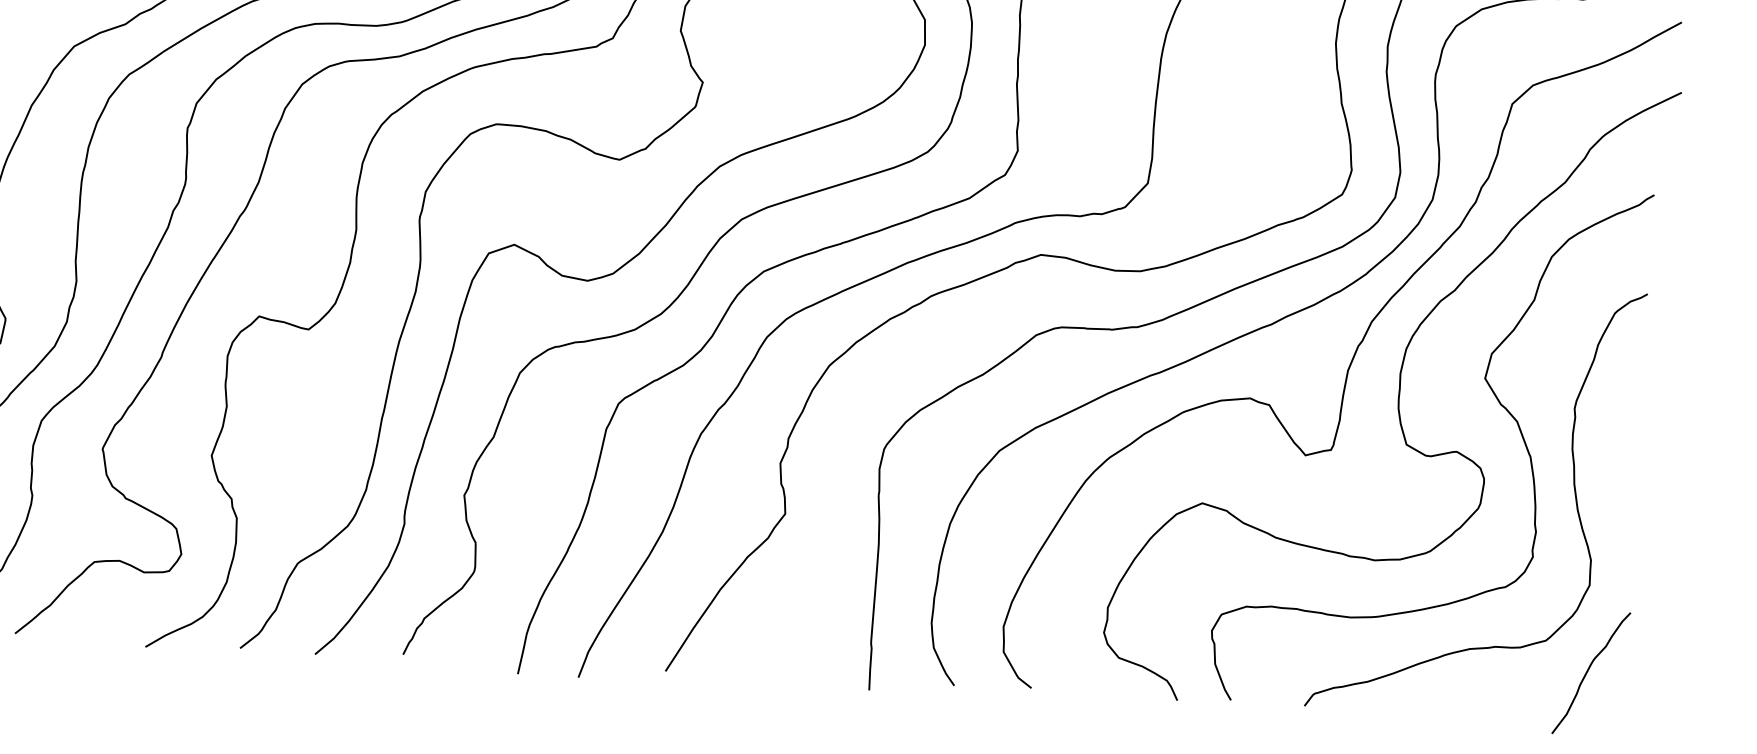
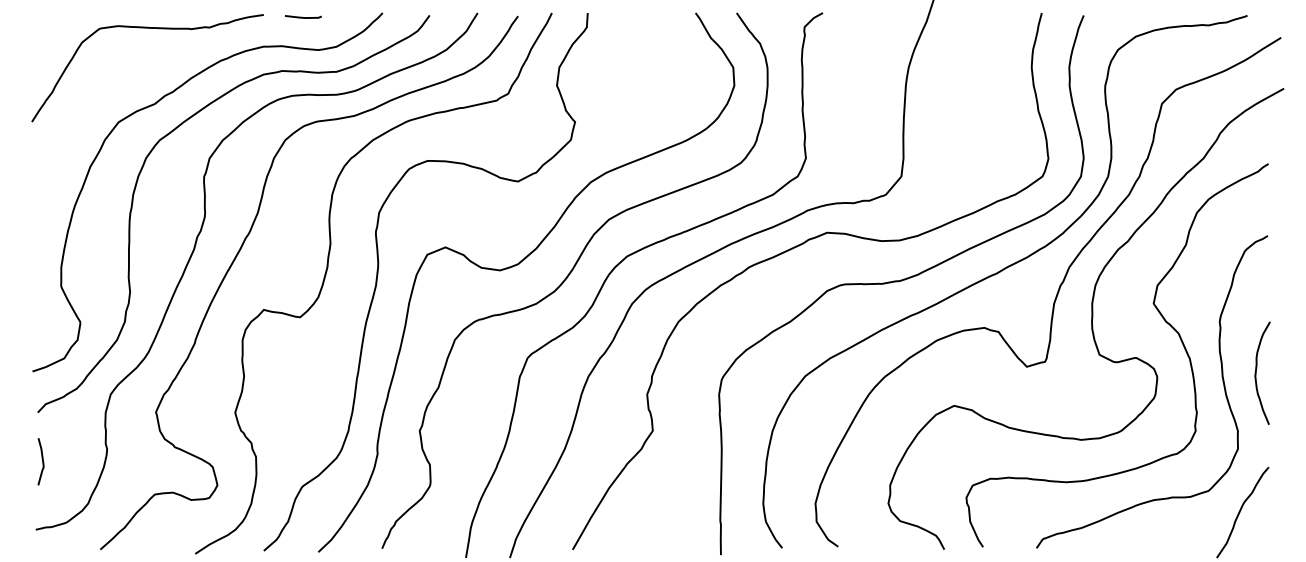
curve: (1621, 481) -> (1256, 372), added

